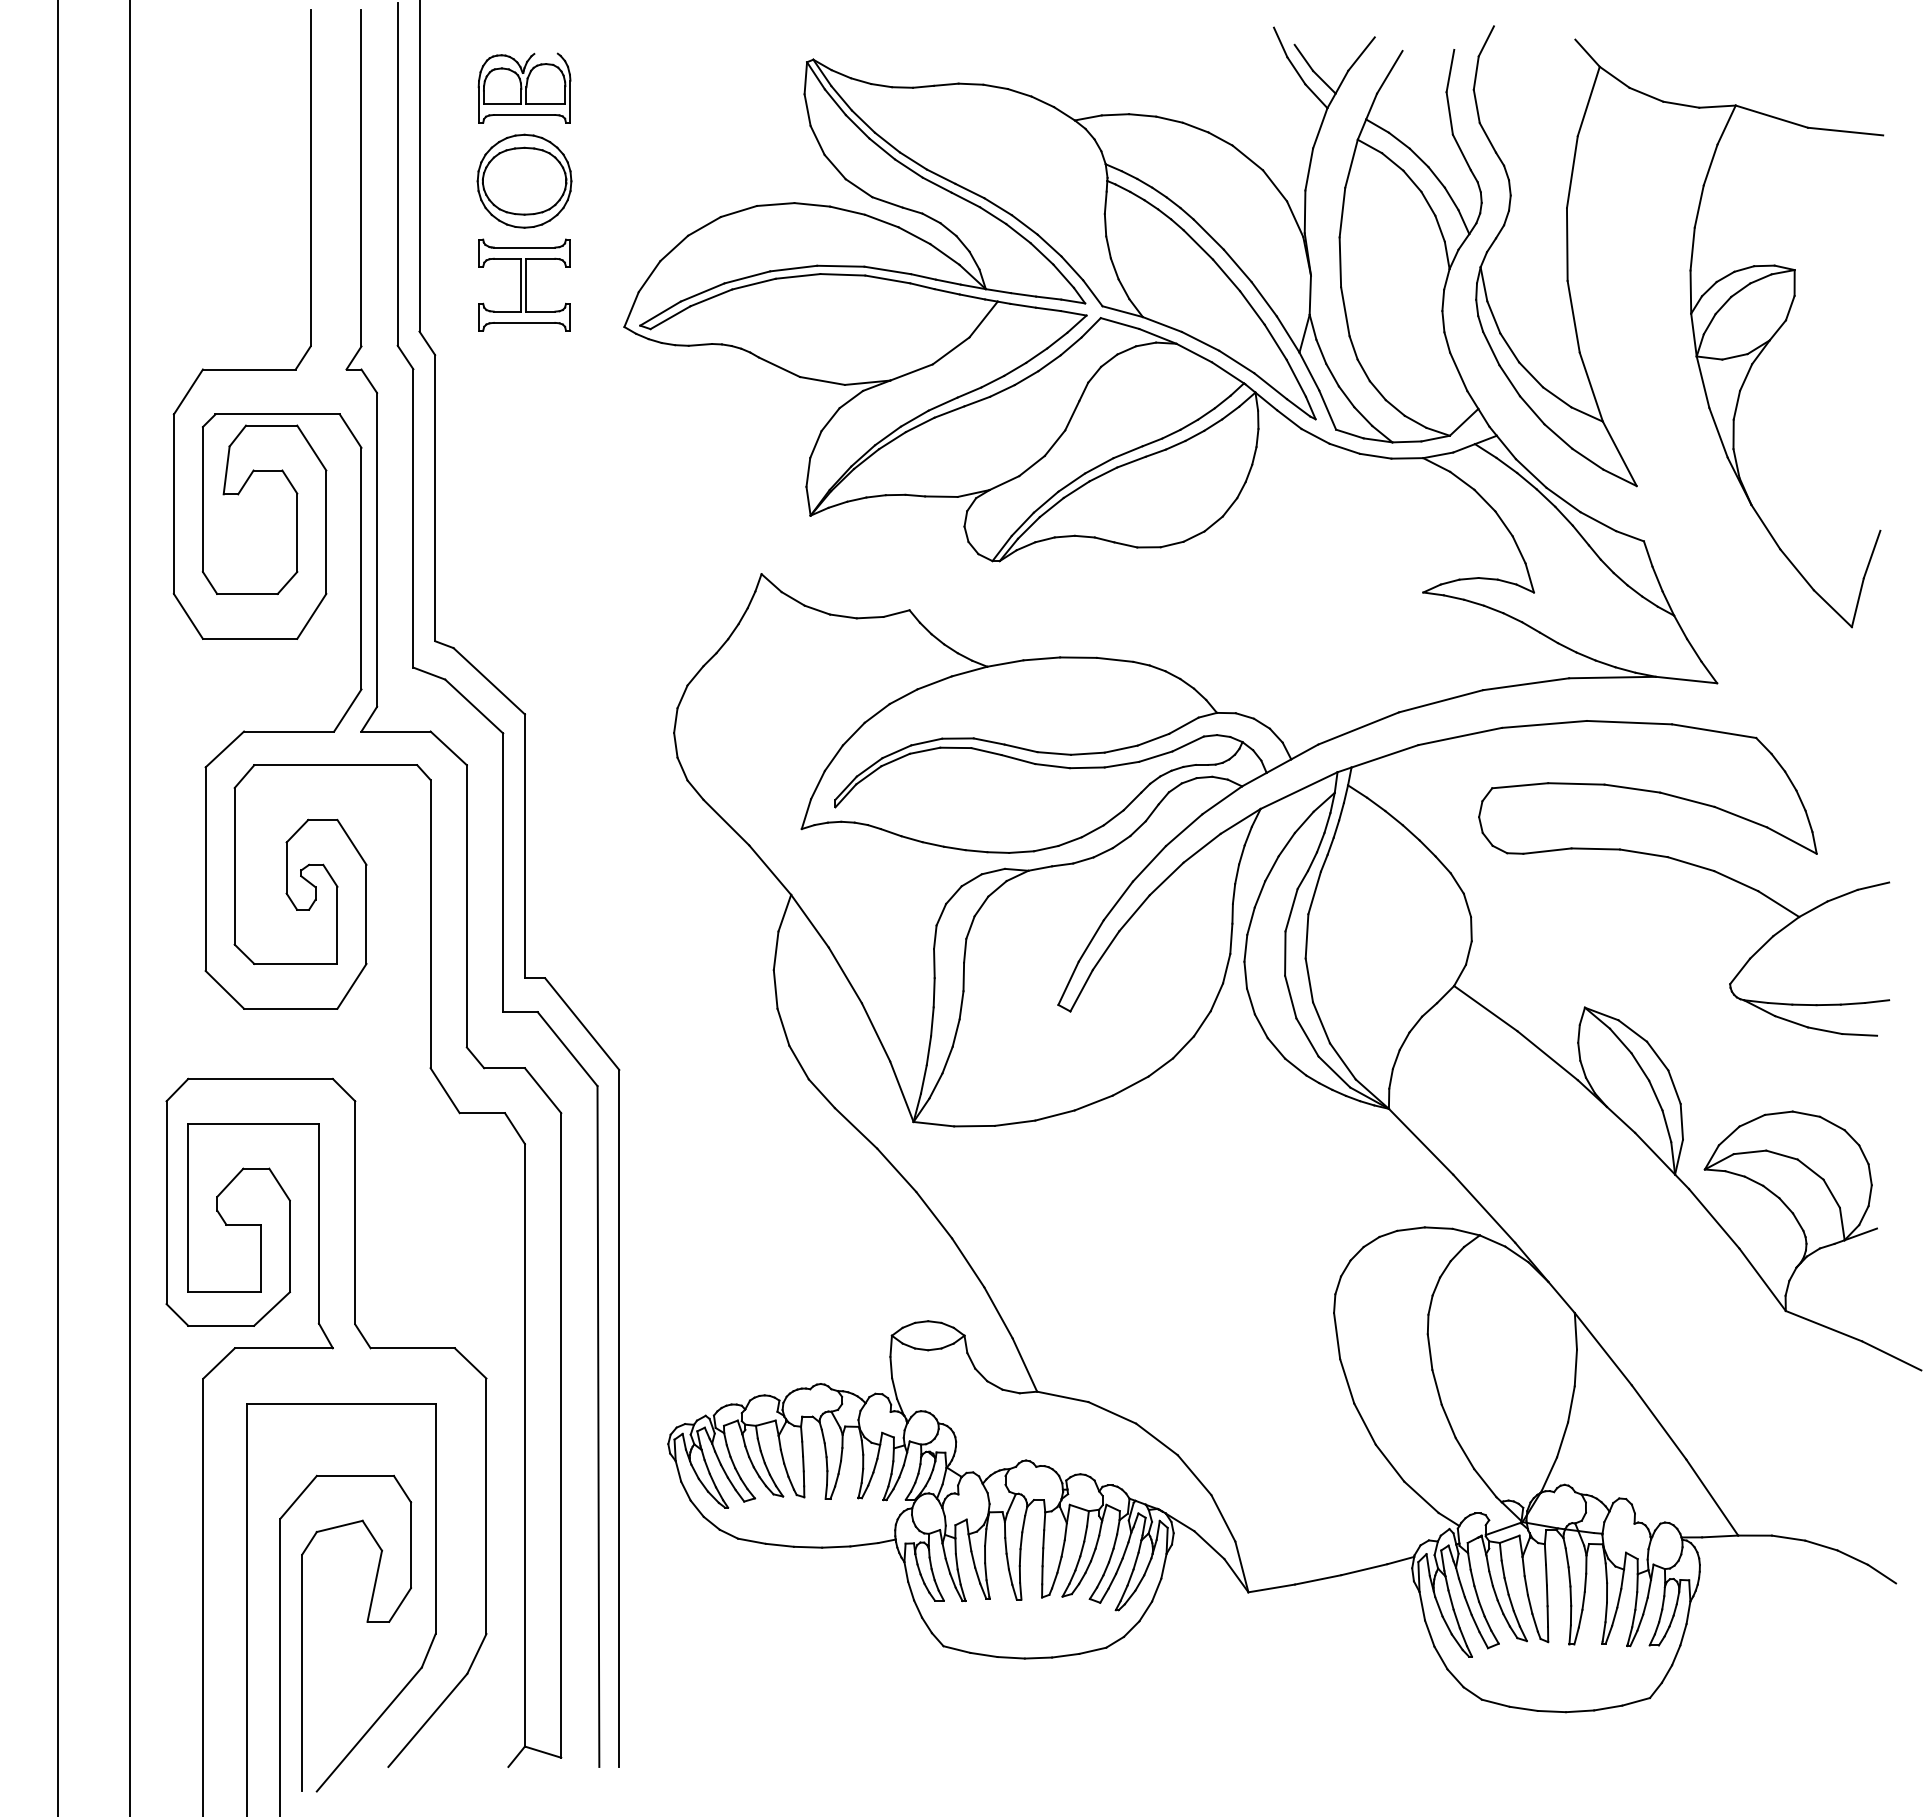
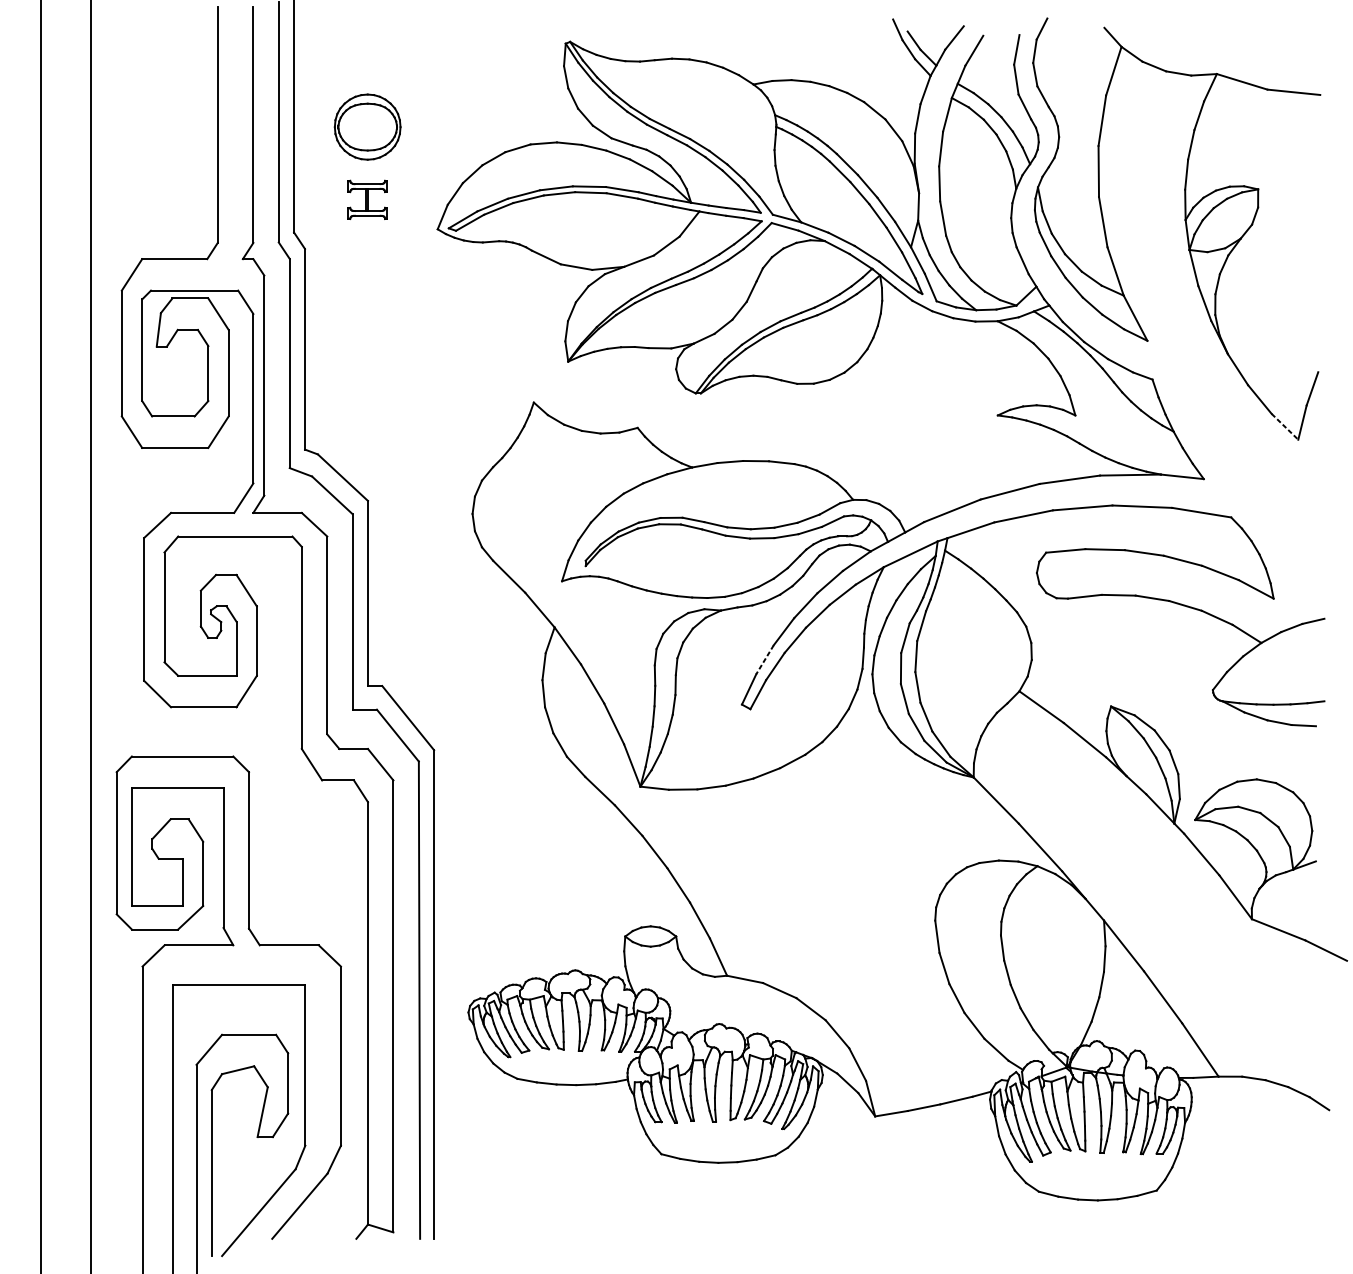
part: (524, 87) -> (367, 61), removed
part: (524, 284) -> (367, 199), size x0.6
line: (1833, 609) -> (1285, 427), solid -> dashed
line: (1090, 941) -> (764, 660), solid -> dashed

